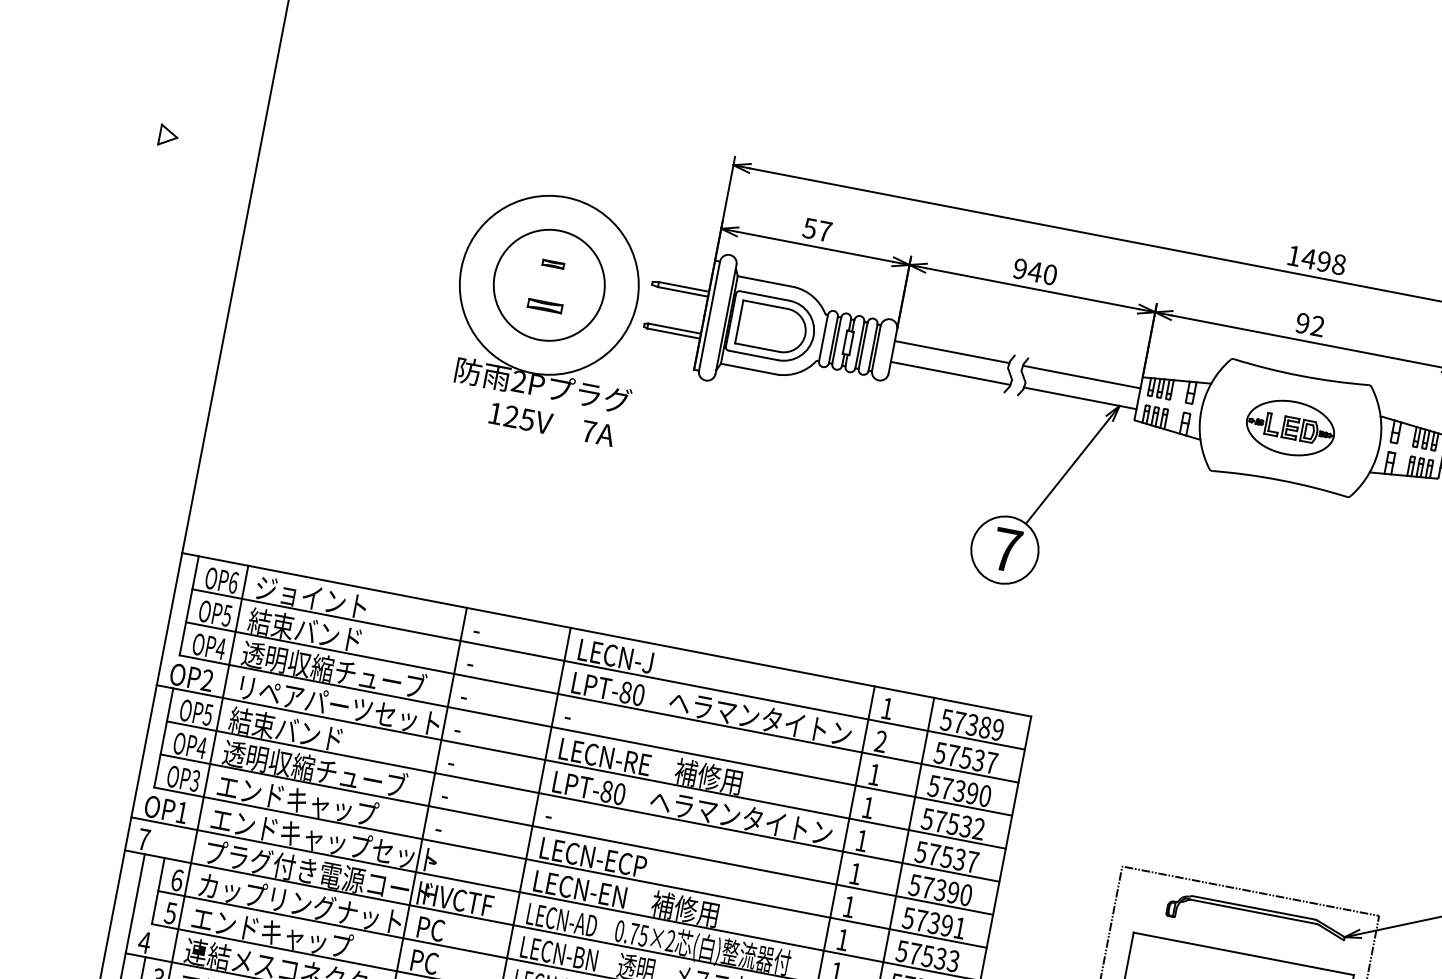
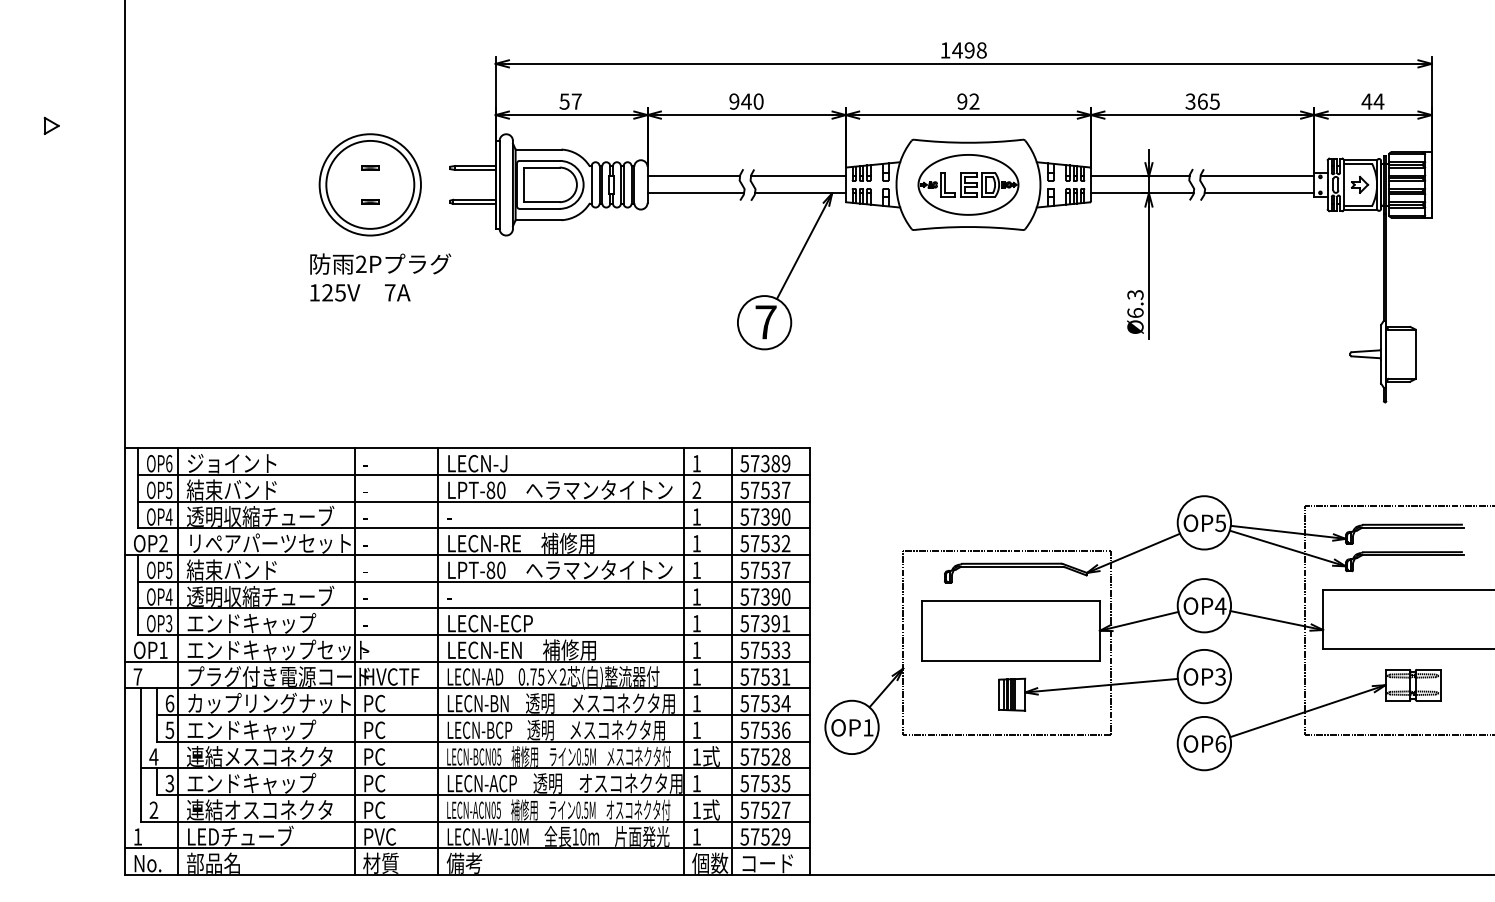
circle: (548, 284) -> (369, 184), size x0.71
part: (545, 305) -> (370, 201), size x0.62
text: (552, 424) -> (360, 292), moved
part: (1290, 427) -> (968, 184), size x1.43

